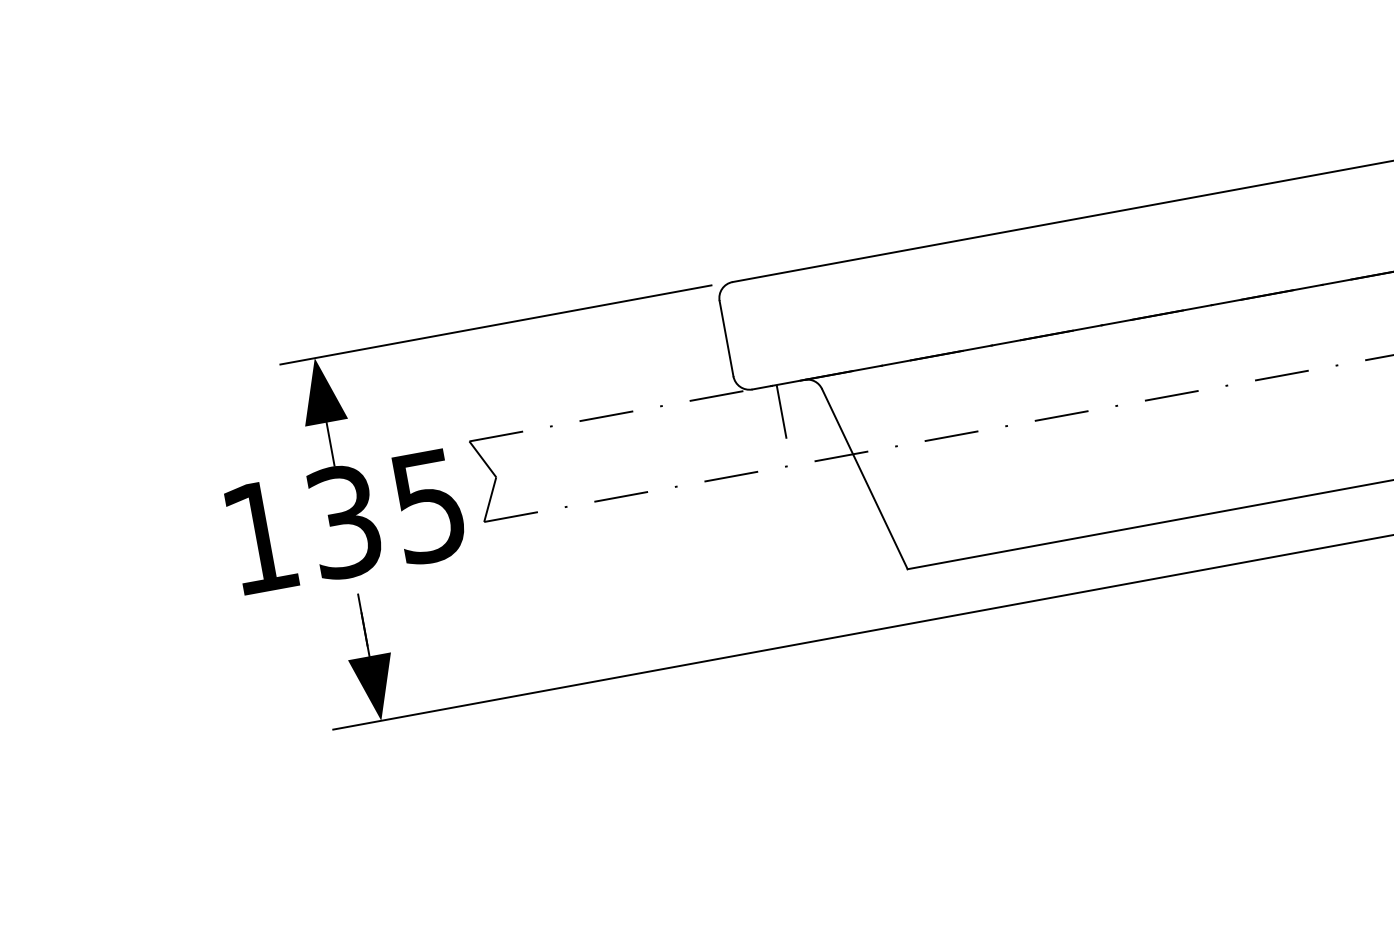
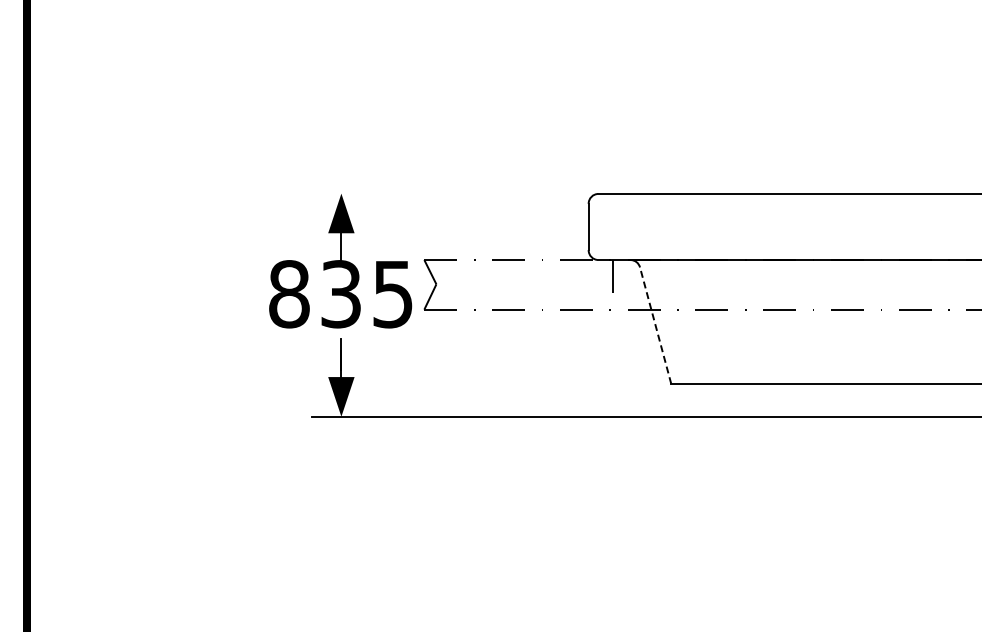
line: (495, 324) -> (452, 193), removed
line: (864, 478) -> (655, 325), solid -> dashed
text: (260, 537) -> (289, 294), 135 -> 835

